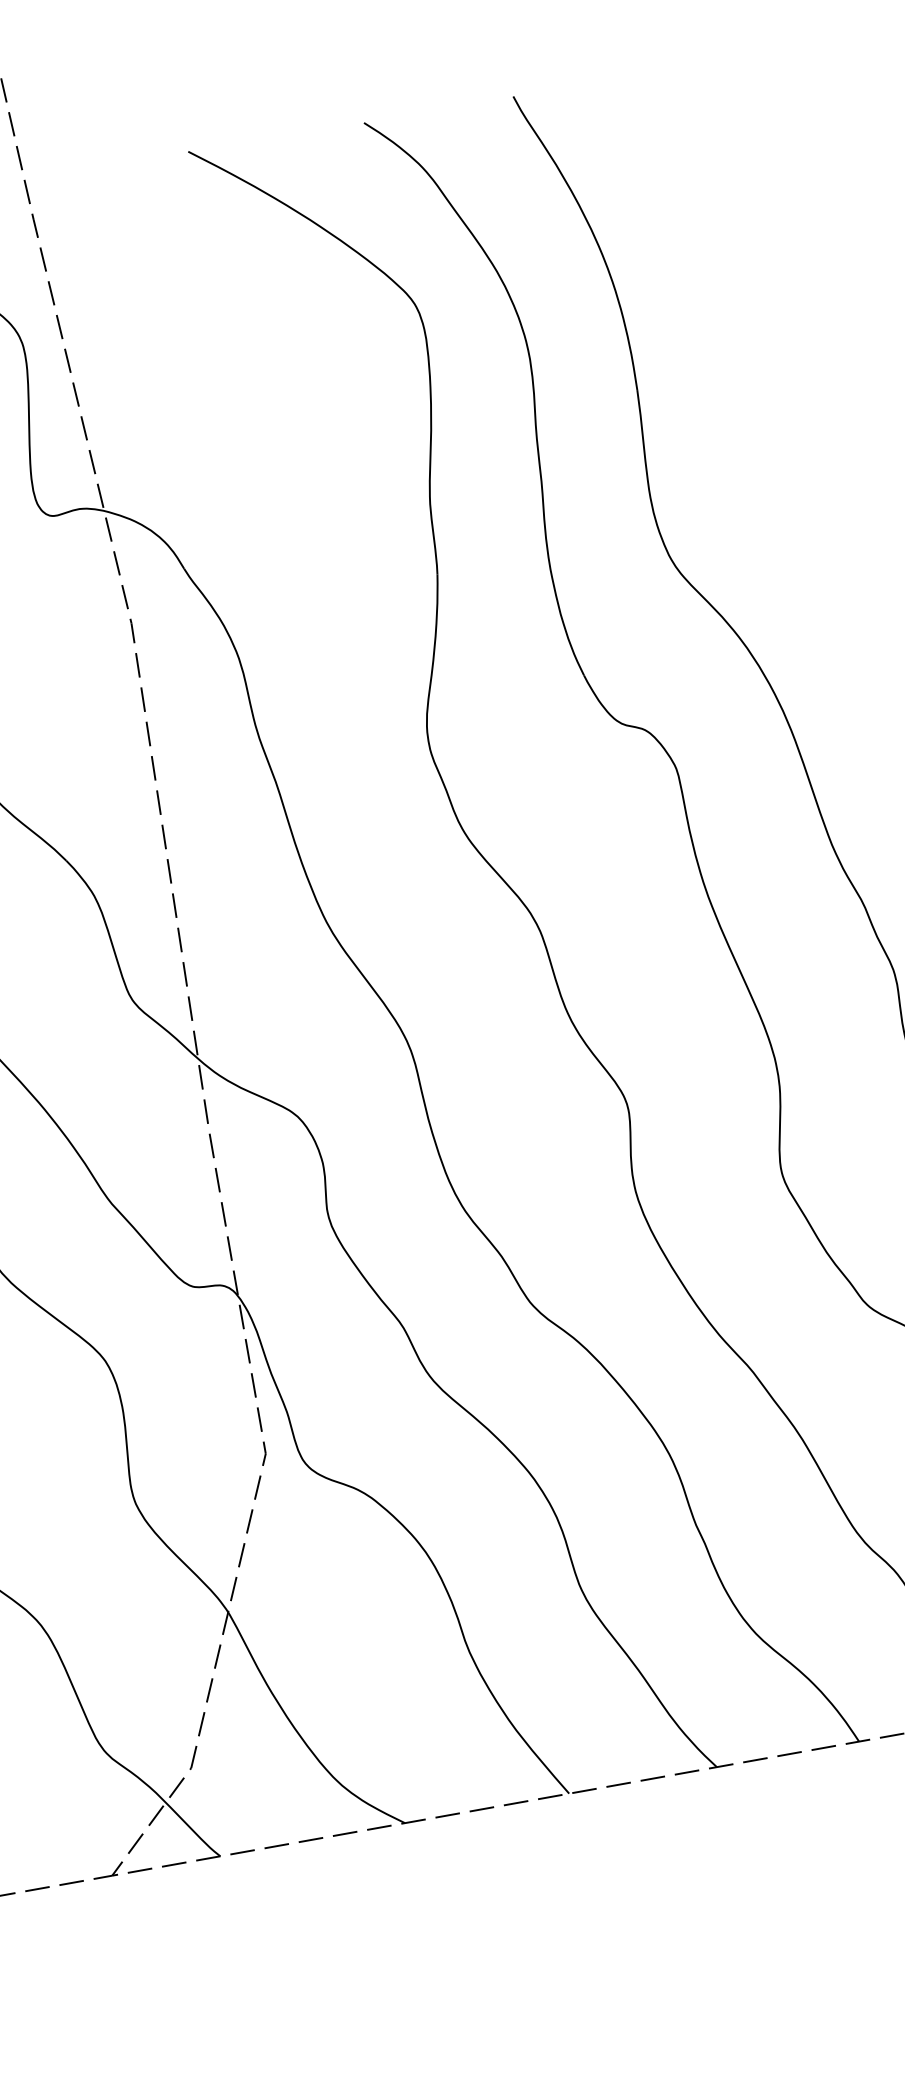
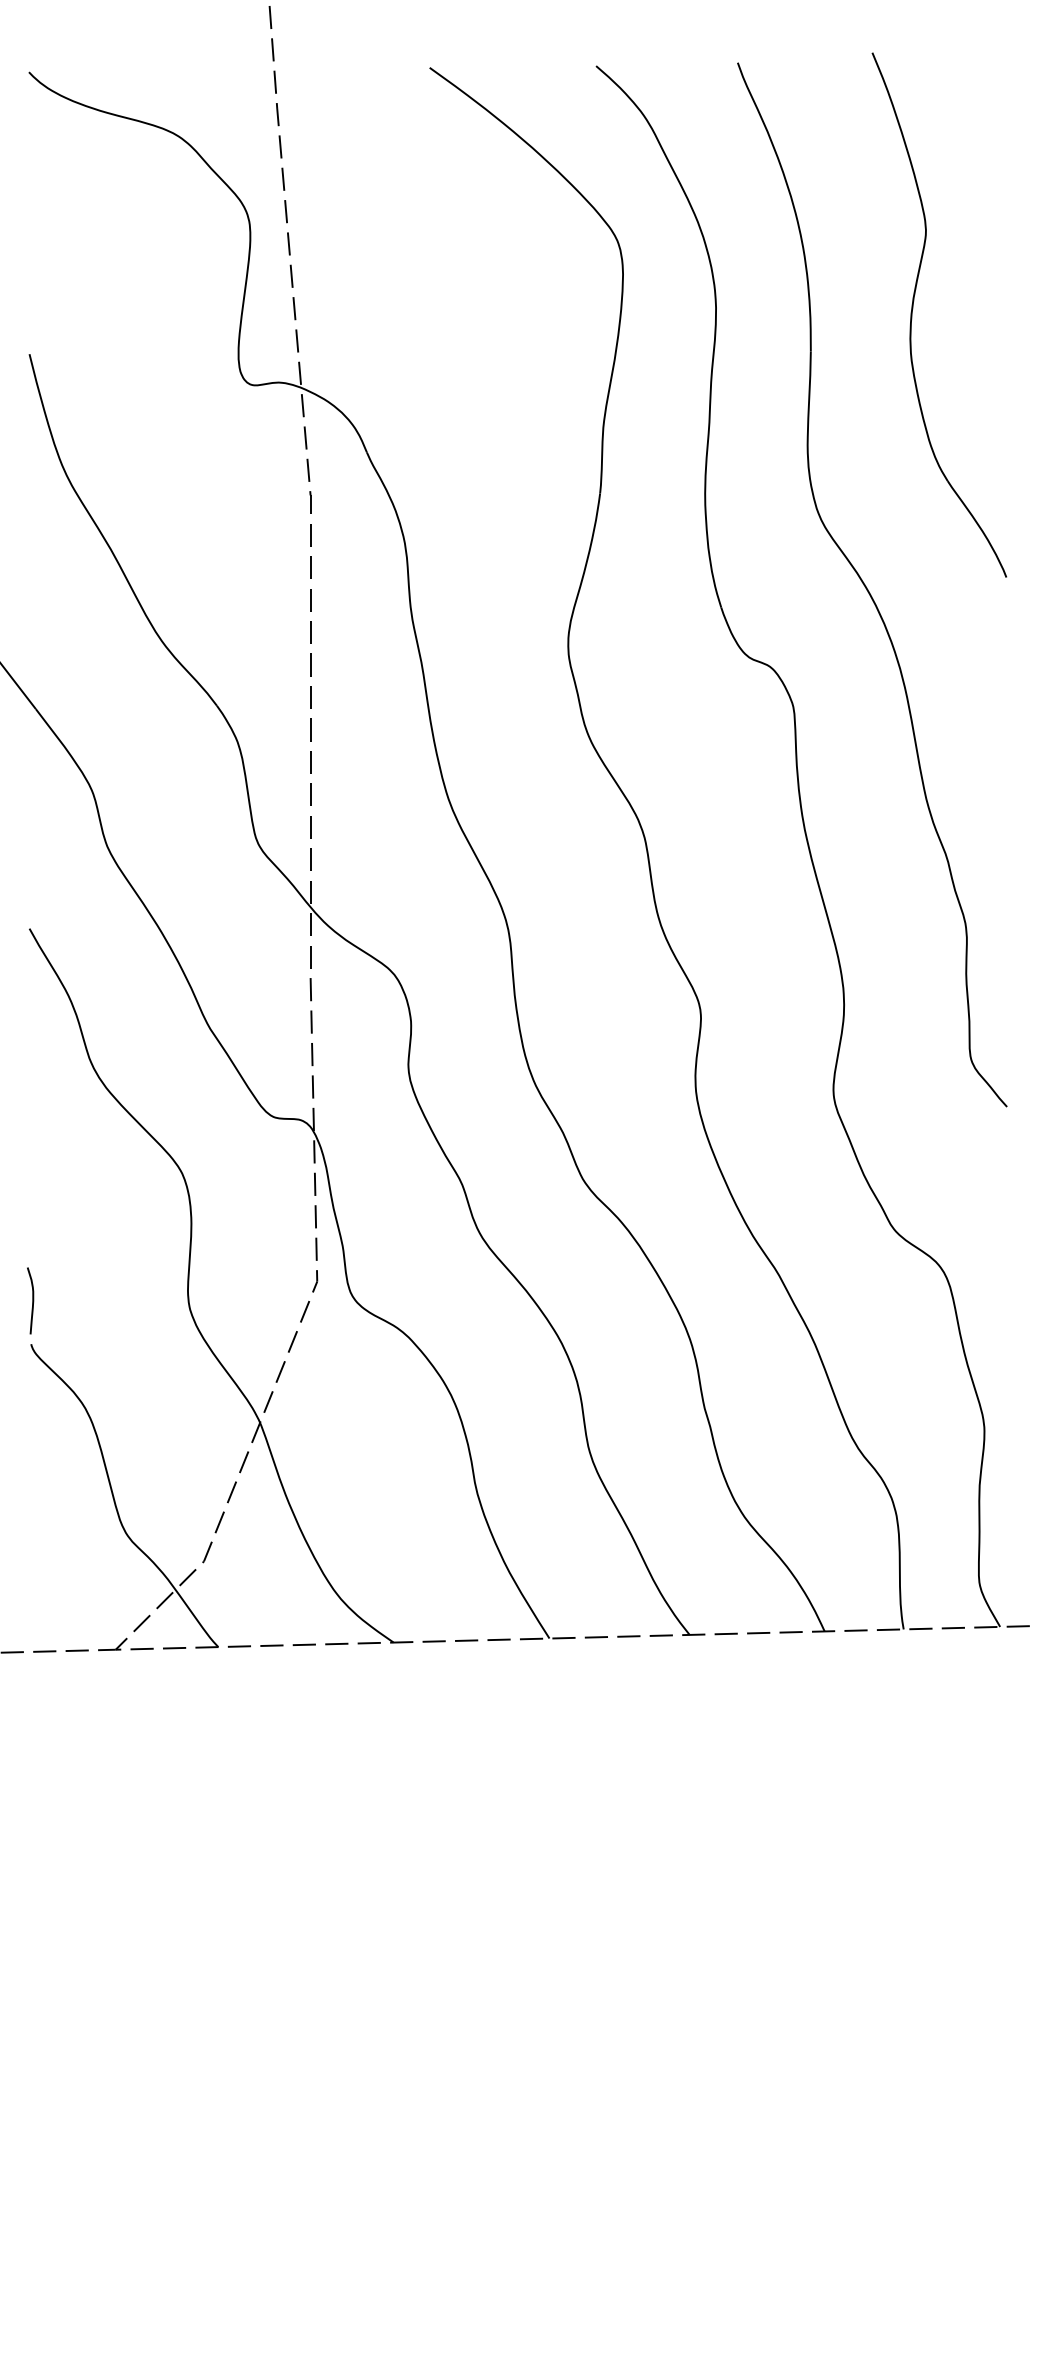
part: (739, 329) -> (913, 309), added

